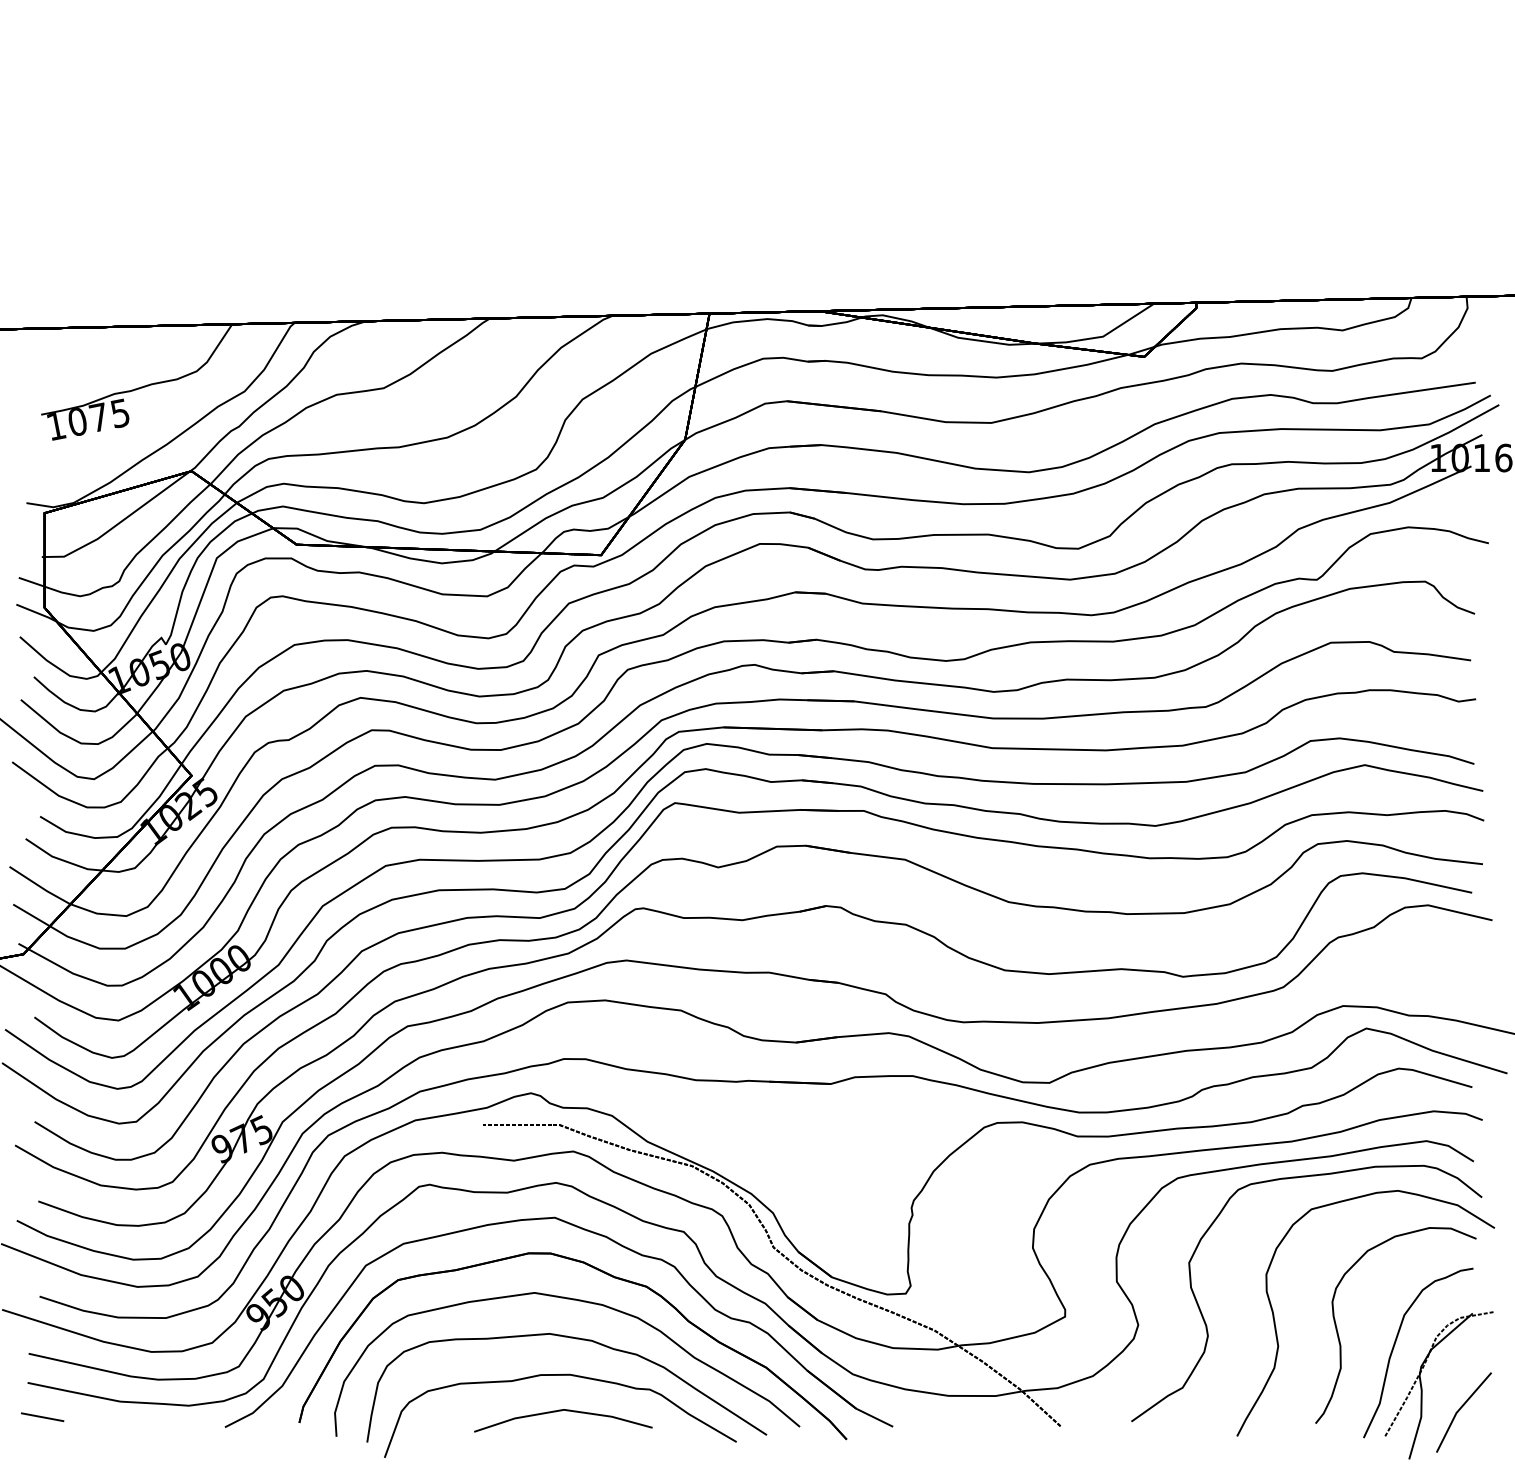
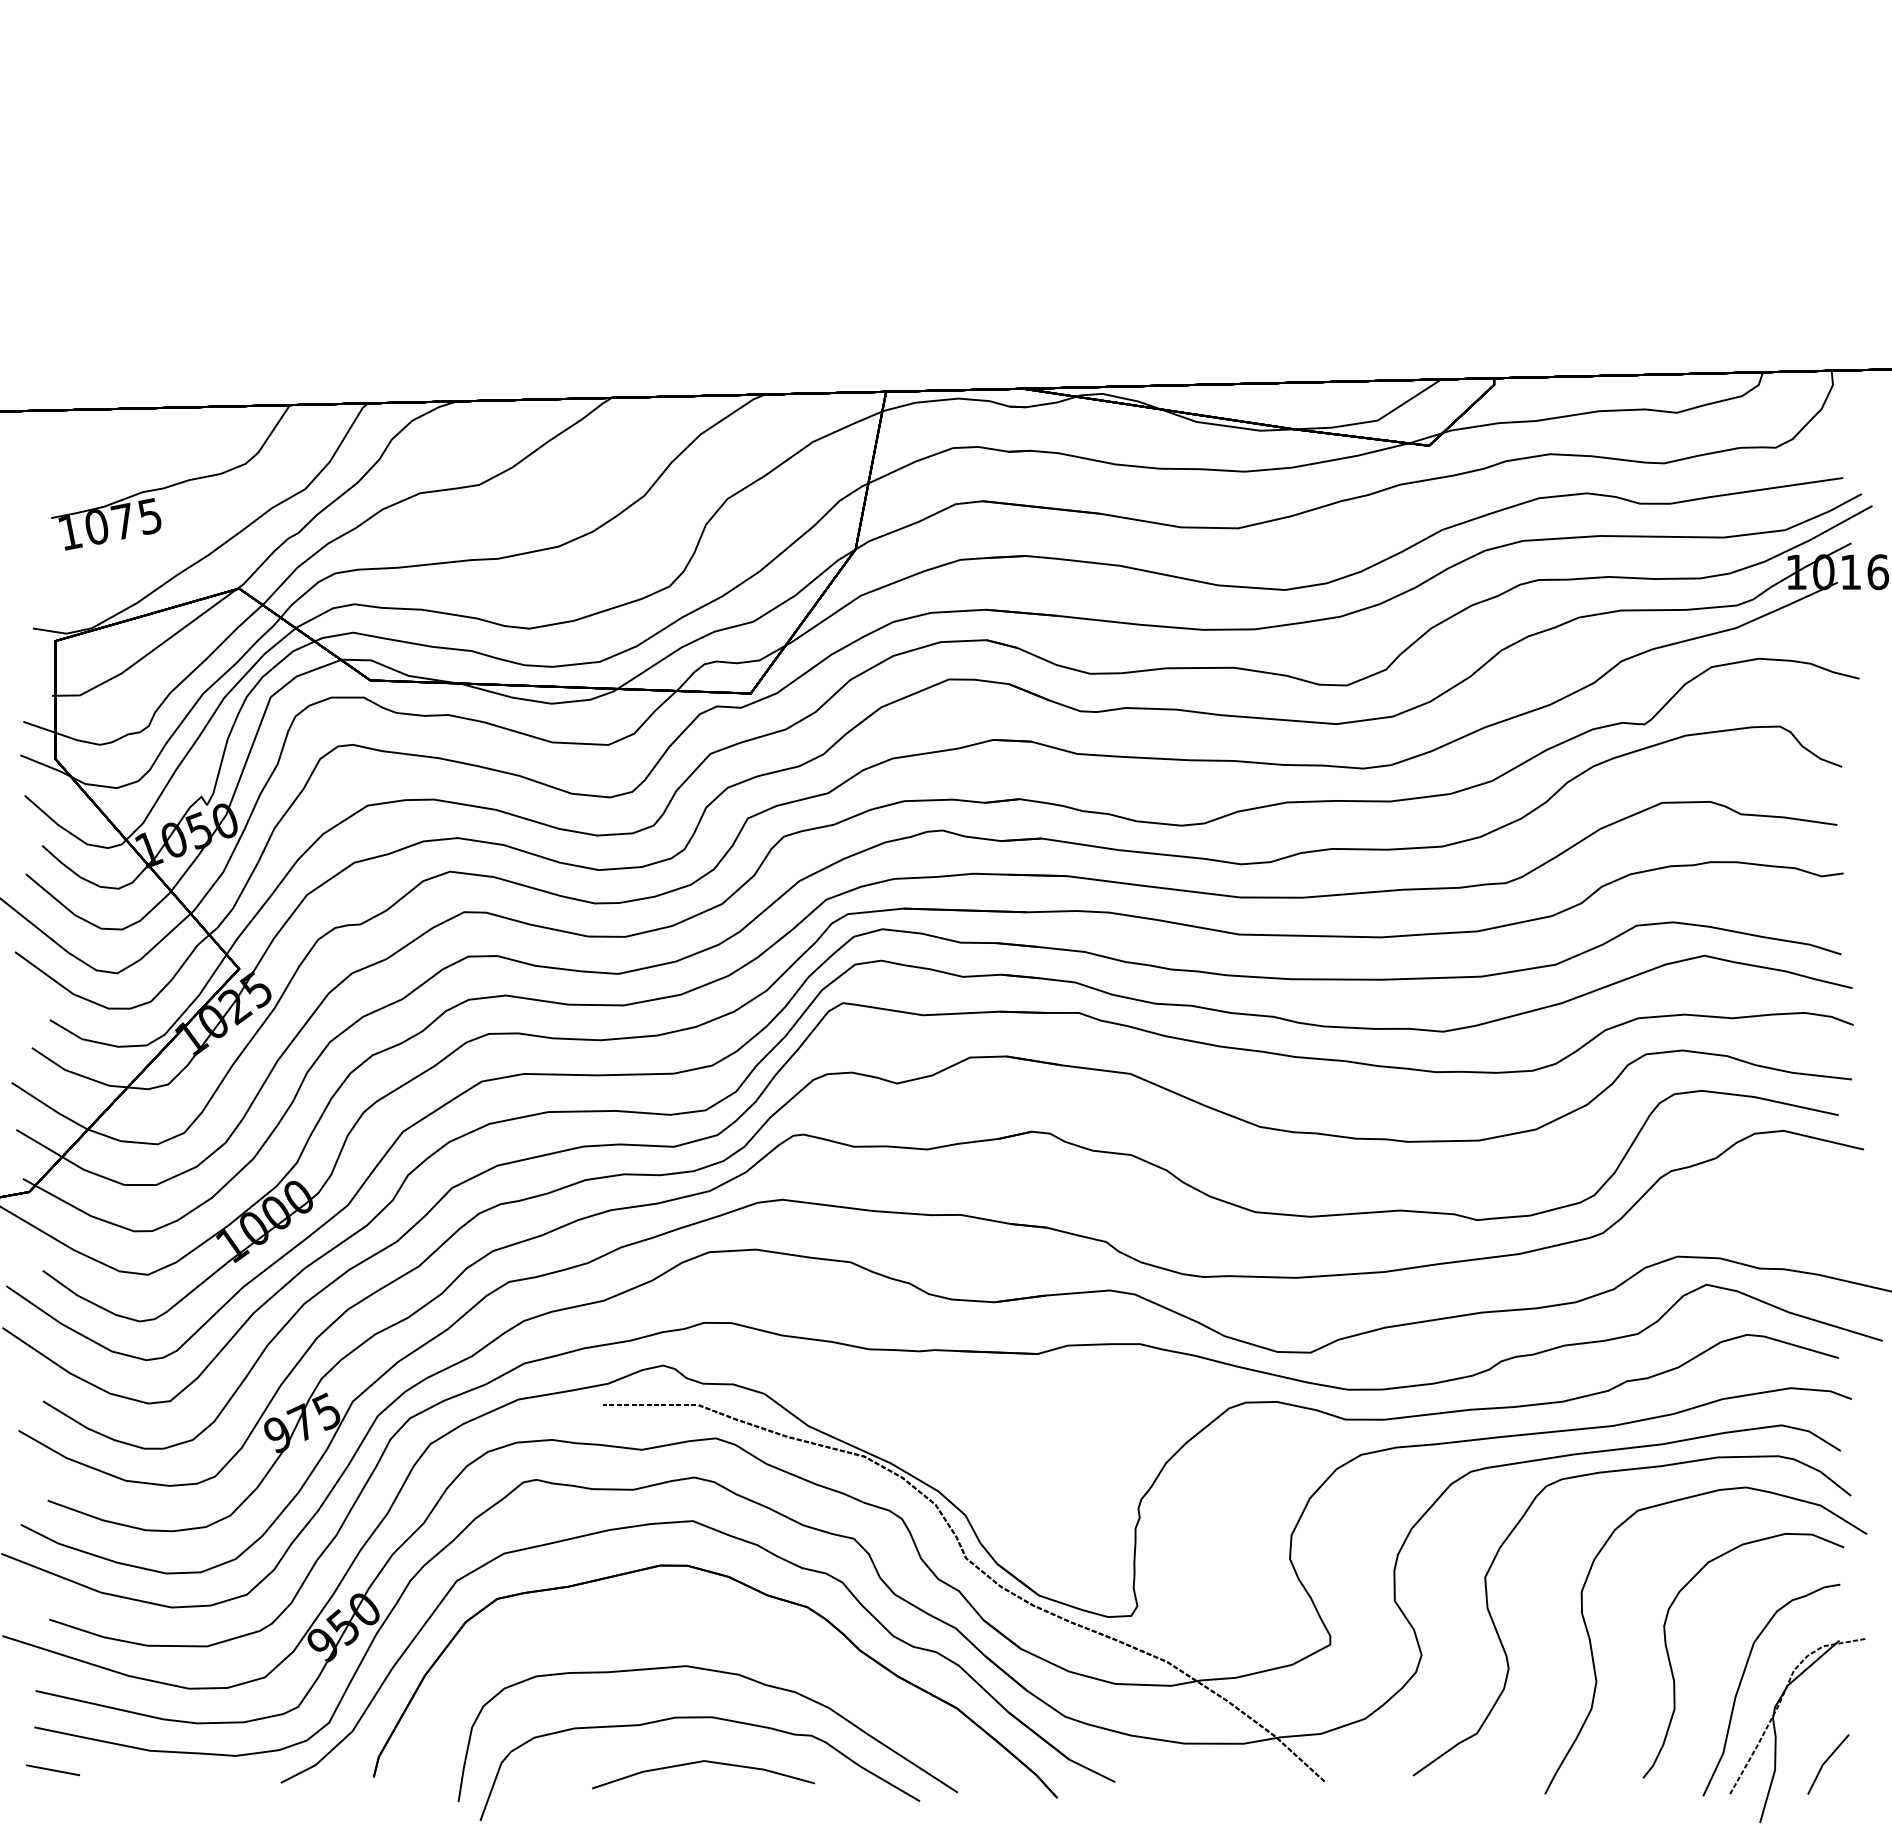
curve: (579, 1301) -> (723, 1625), removed
part: (1464, 1412) -> (1828, 1764), size x0.6

